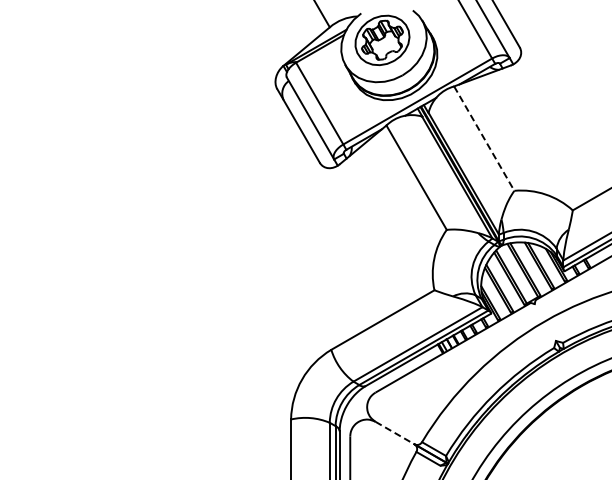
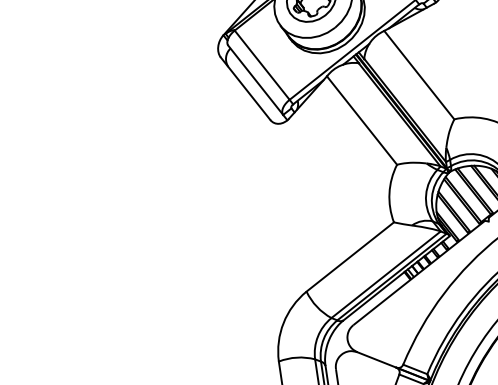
line: (484, 139) -> (419, 75), dashed -> solid
line: (395, 433) -> (377, 360), dashed -> solid

